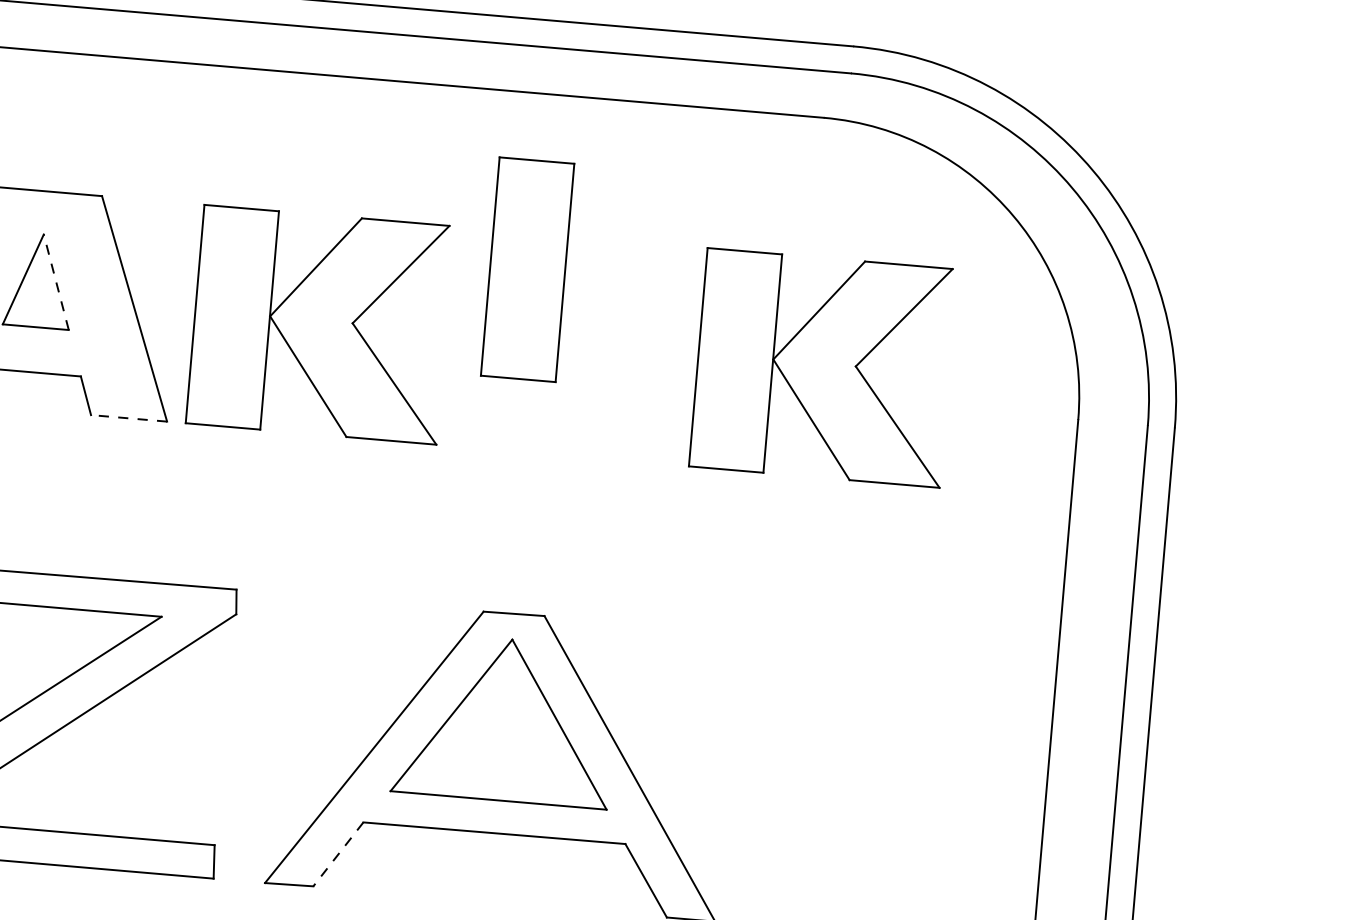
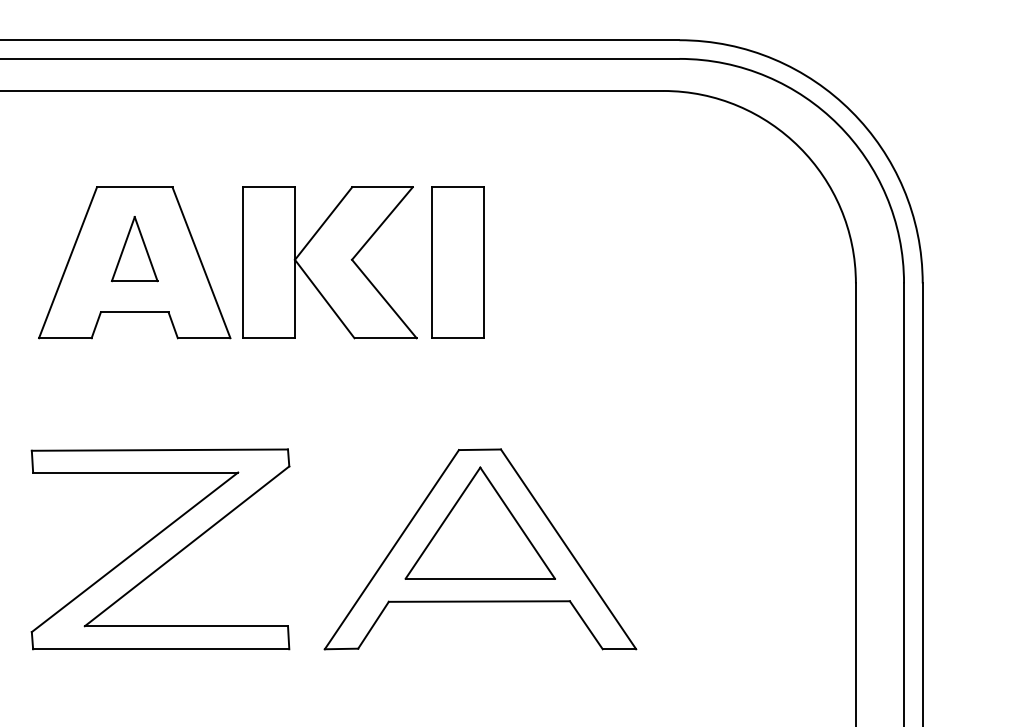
part: (526, 269) -> (457, 262), moved
line: (56, 281) -> (146, 248), dashed -> solid
part: (822, 367) -> (677, 262), removed
line: (128, 418) -> (203, 338), dashed -> solid
line: (338, 854) -> (373, 625), dashed -> solid

